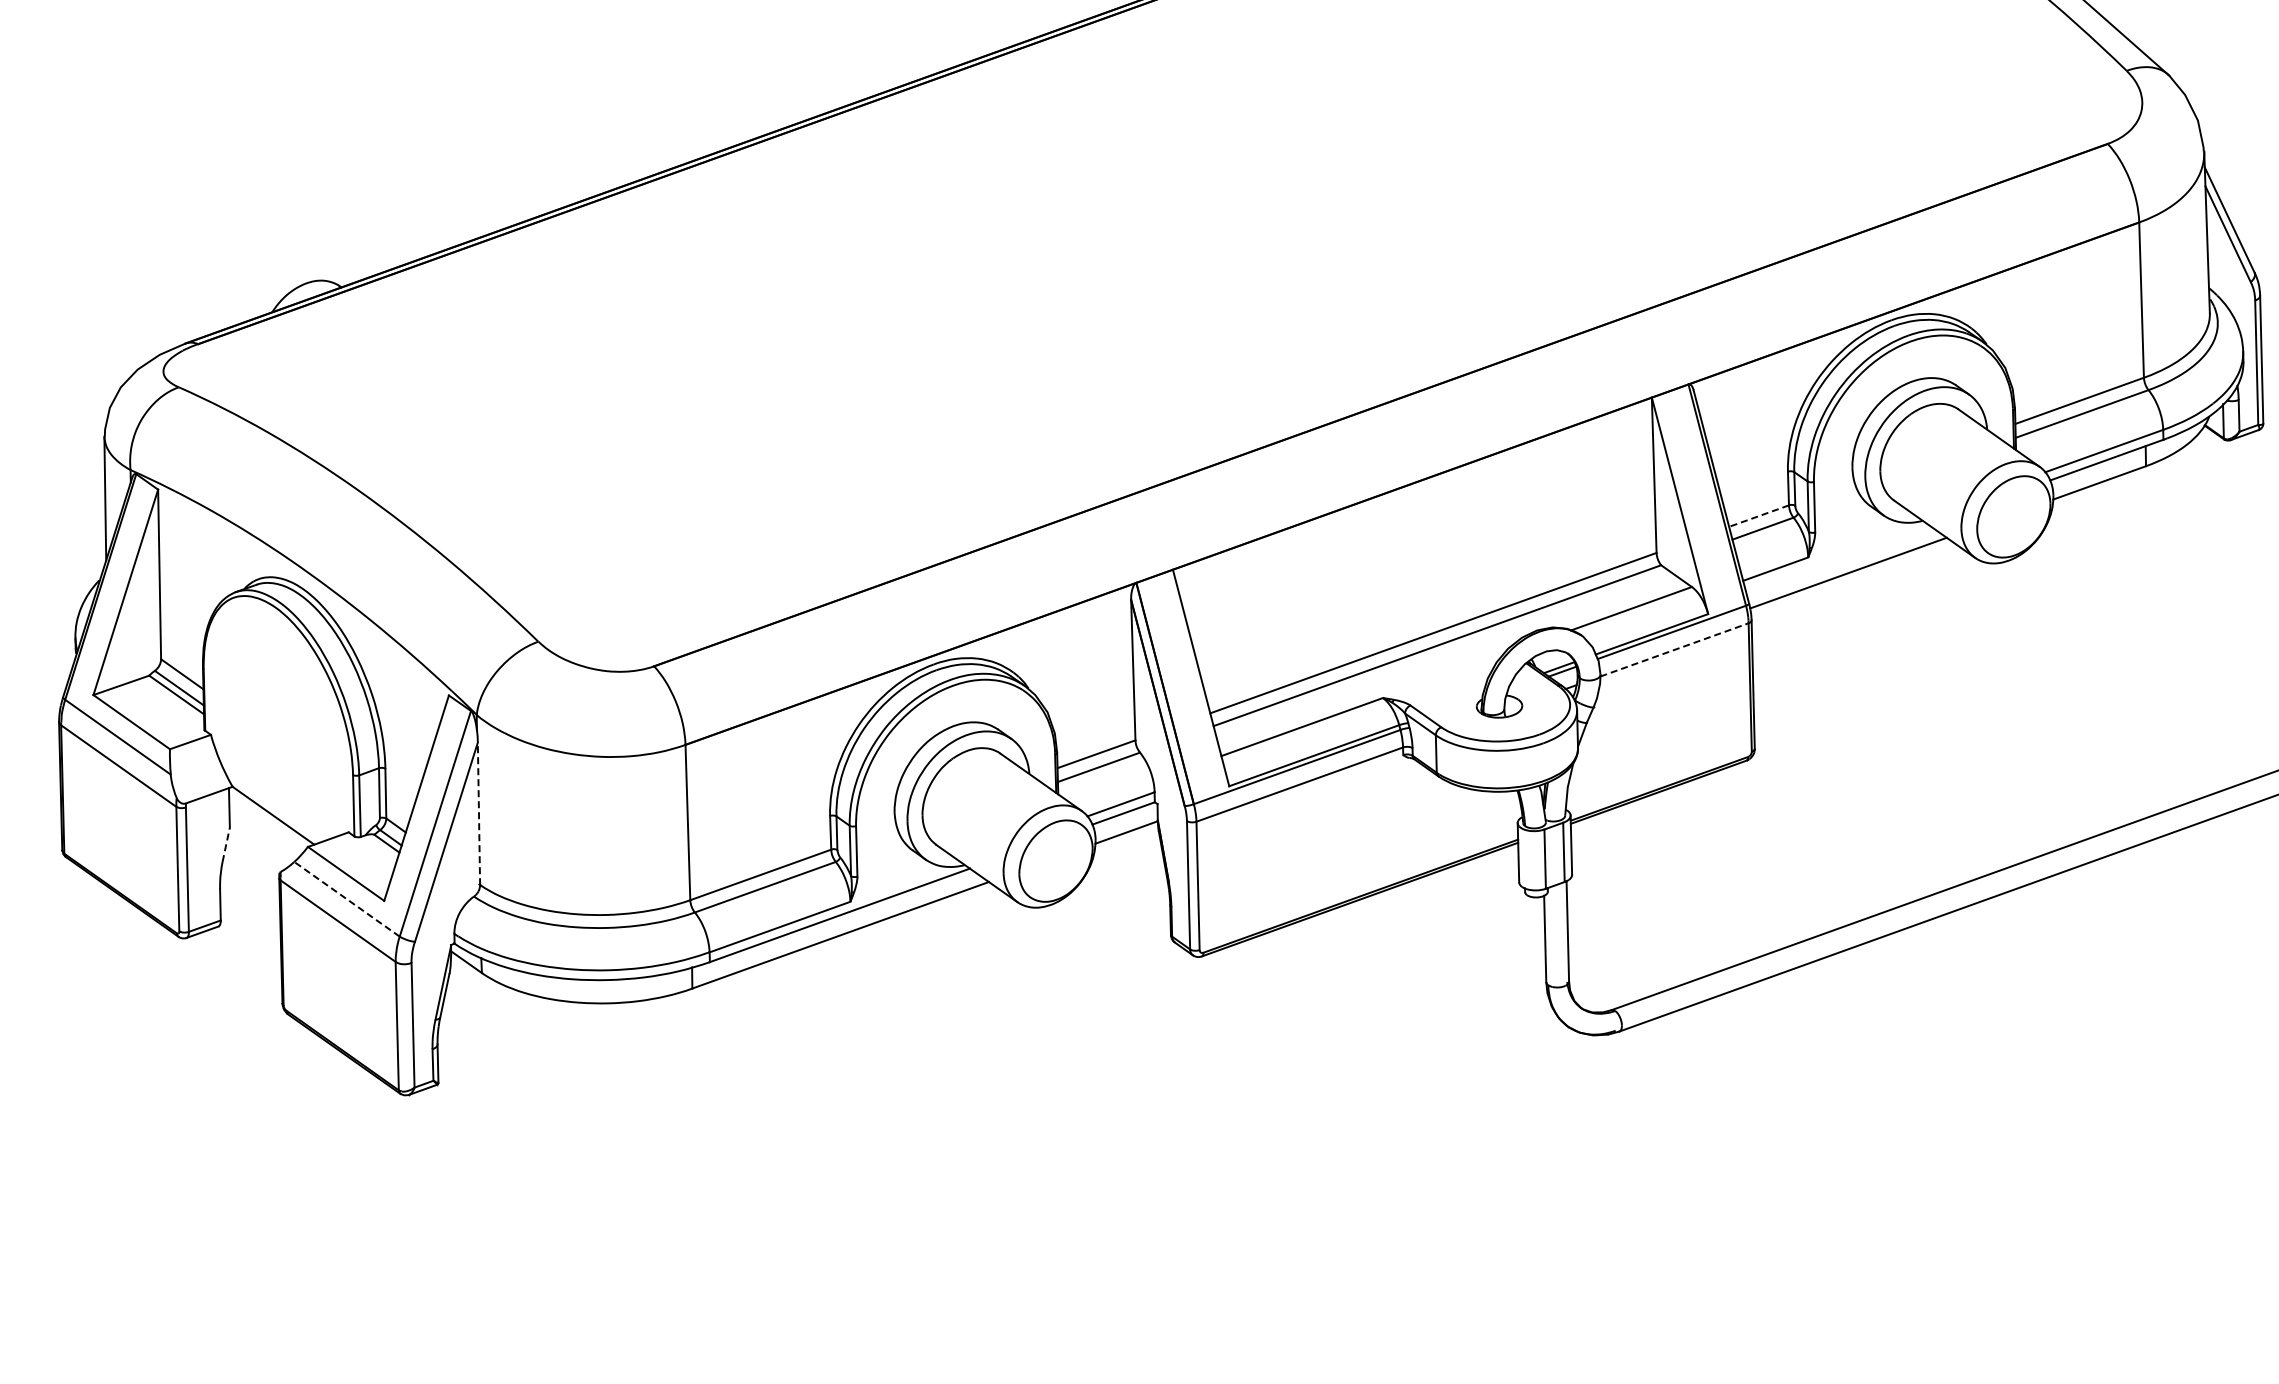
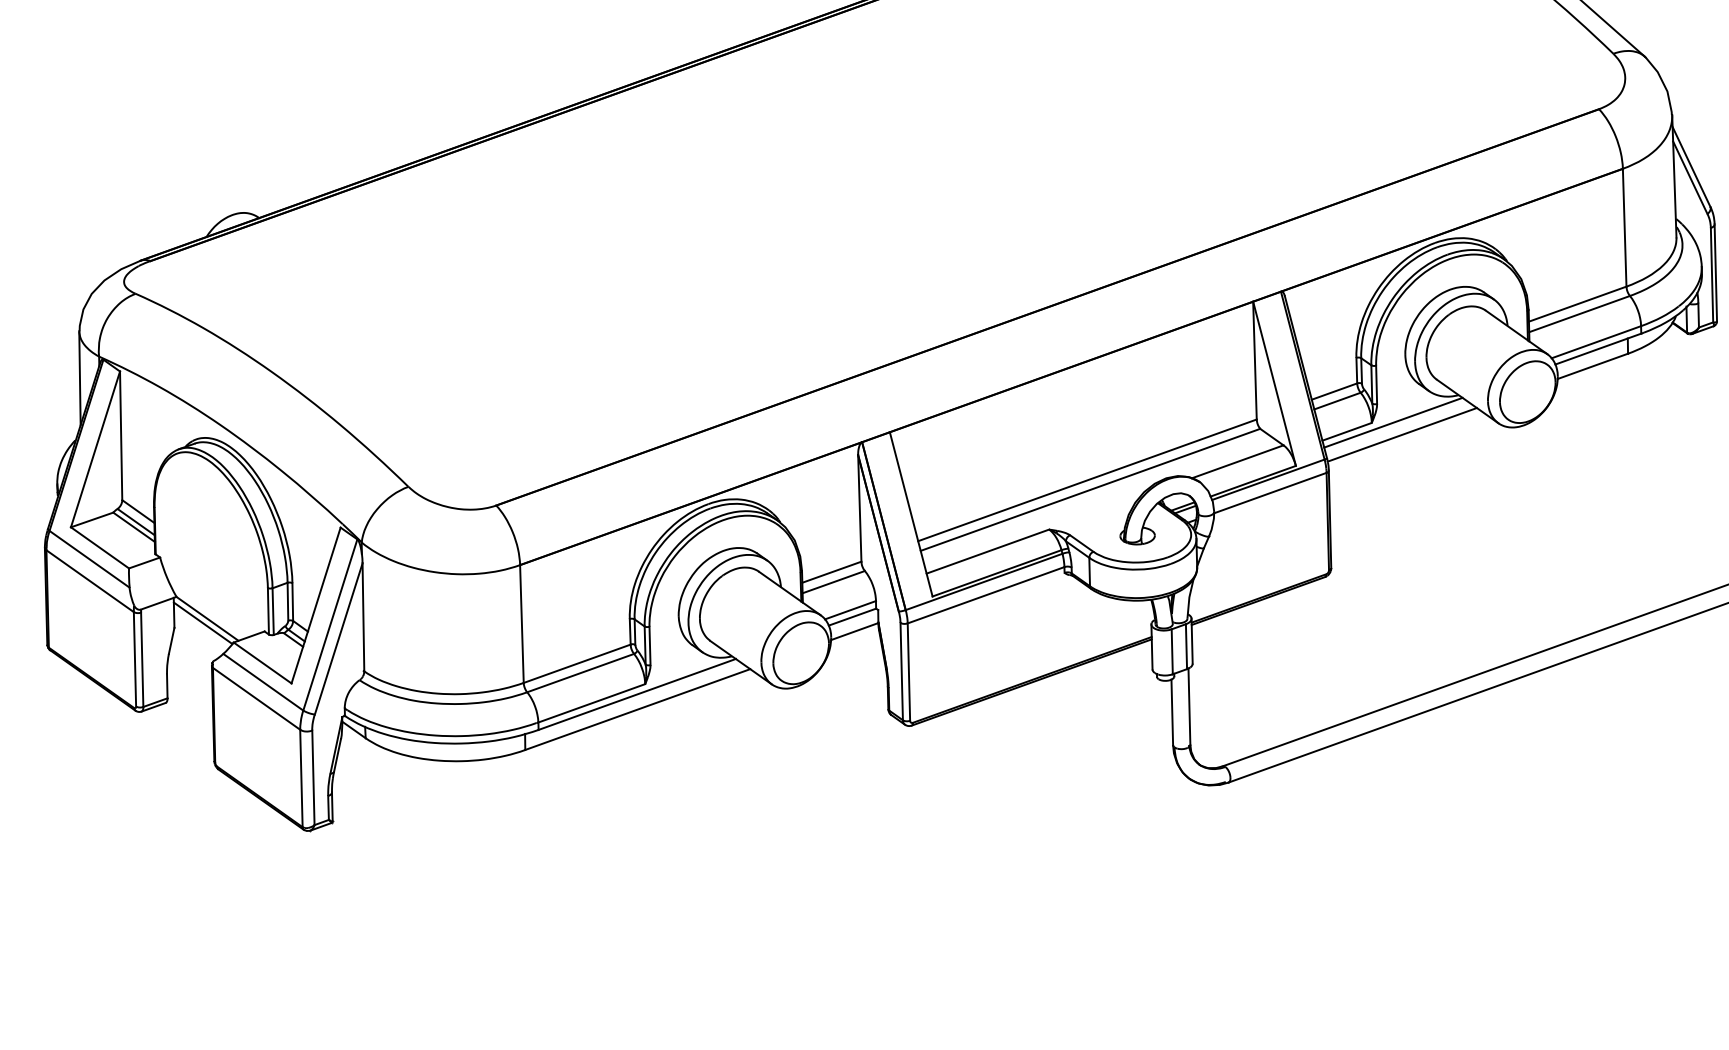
line: (1759, 516) -> (1334, 391), dashed -> solid
line: (1836, 556) -> (1393, 422), added
line: (1674, 649) -> (1270, 492), dashed -> solid
line: (478, 813) -> (363, 617), dashed -> solid
line: (267, 821) -> (203, 623), added
line: (226, 844) -> (171, 640), dashed -> solid
line: (347, 899) -> (263, 682), dashed -> solid

